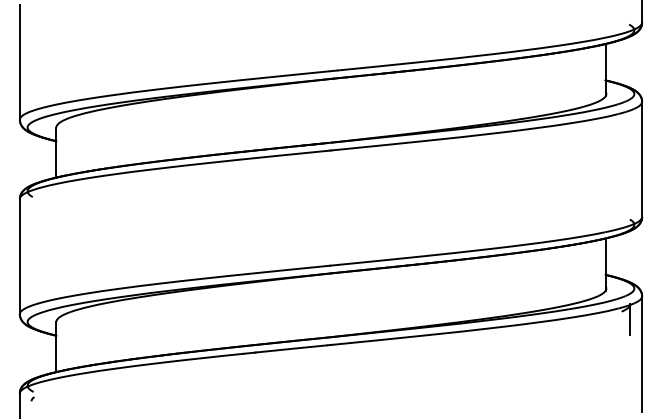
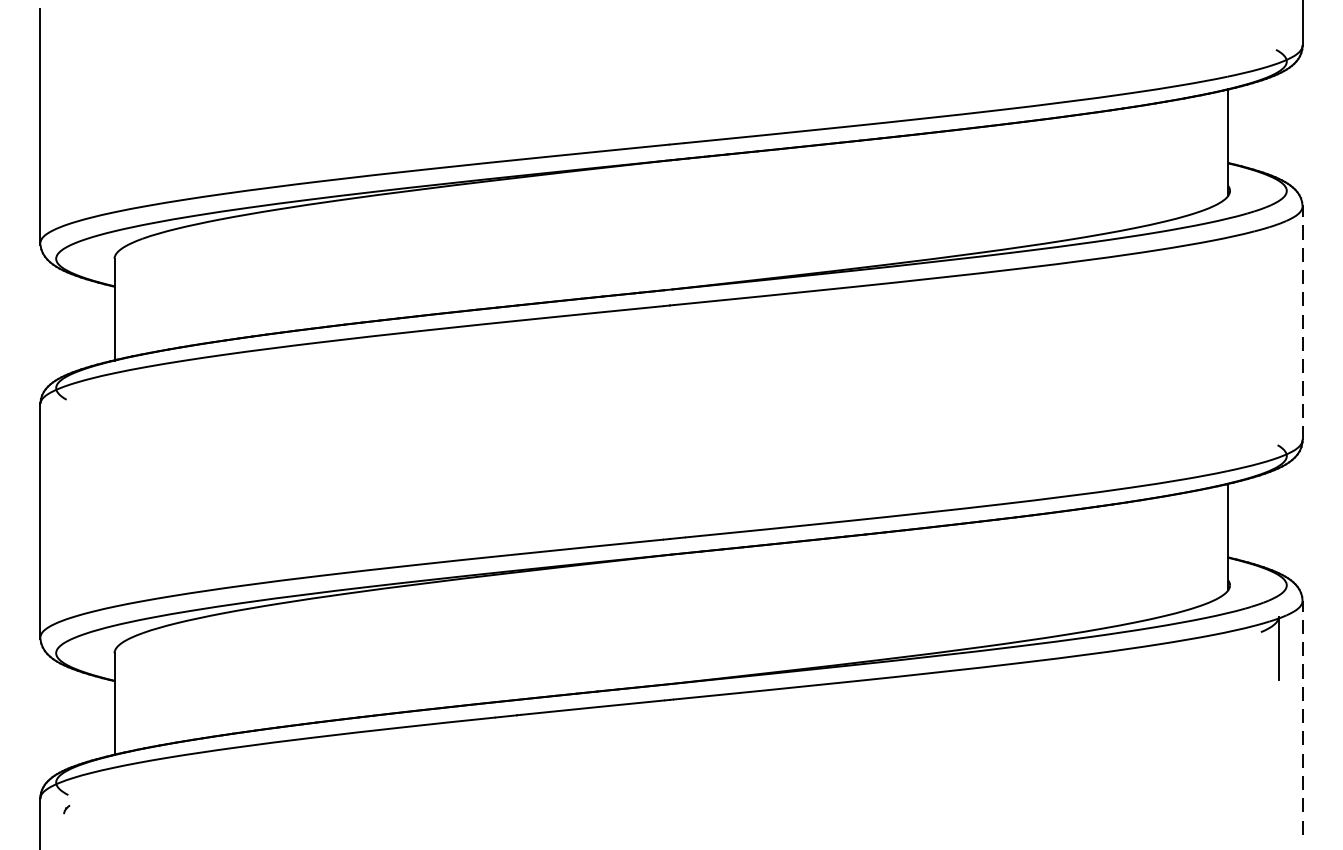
line: (642, 159) -> (1303, 323), solid -> dashed
line: (642, 353) -> (1303, 717), solid -> dashed

